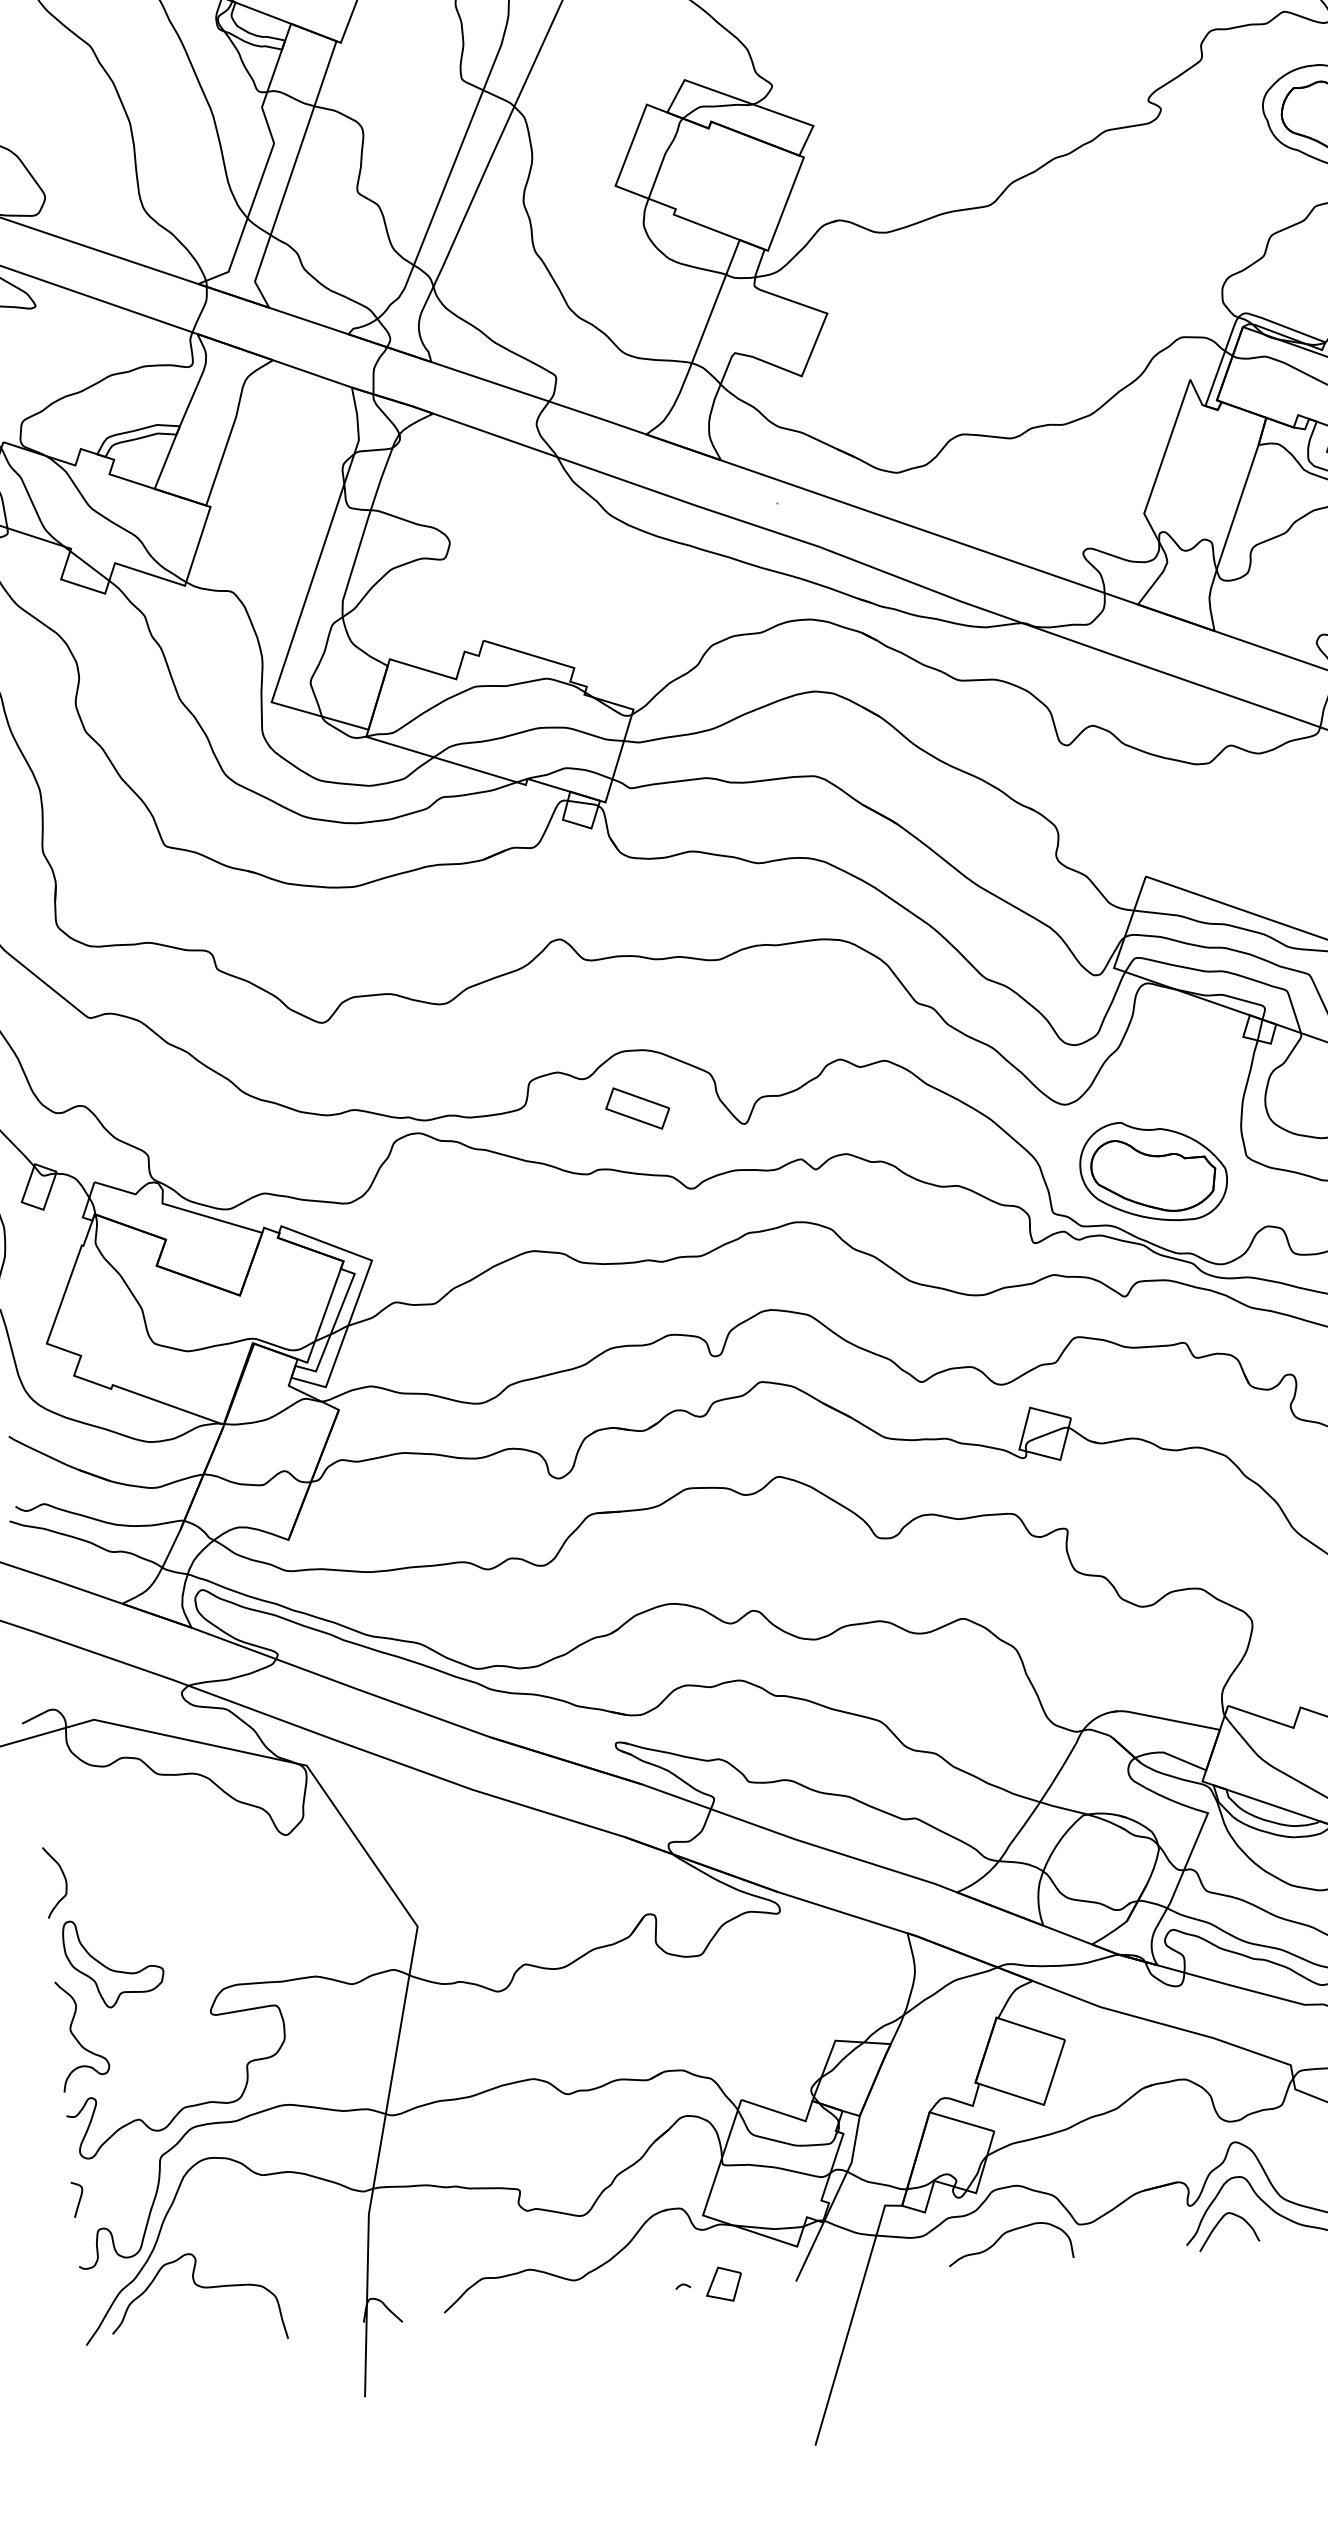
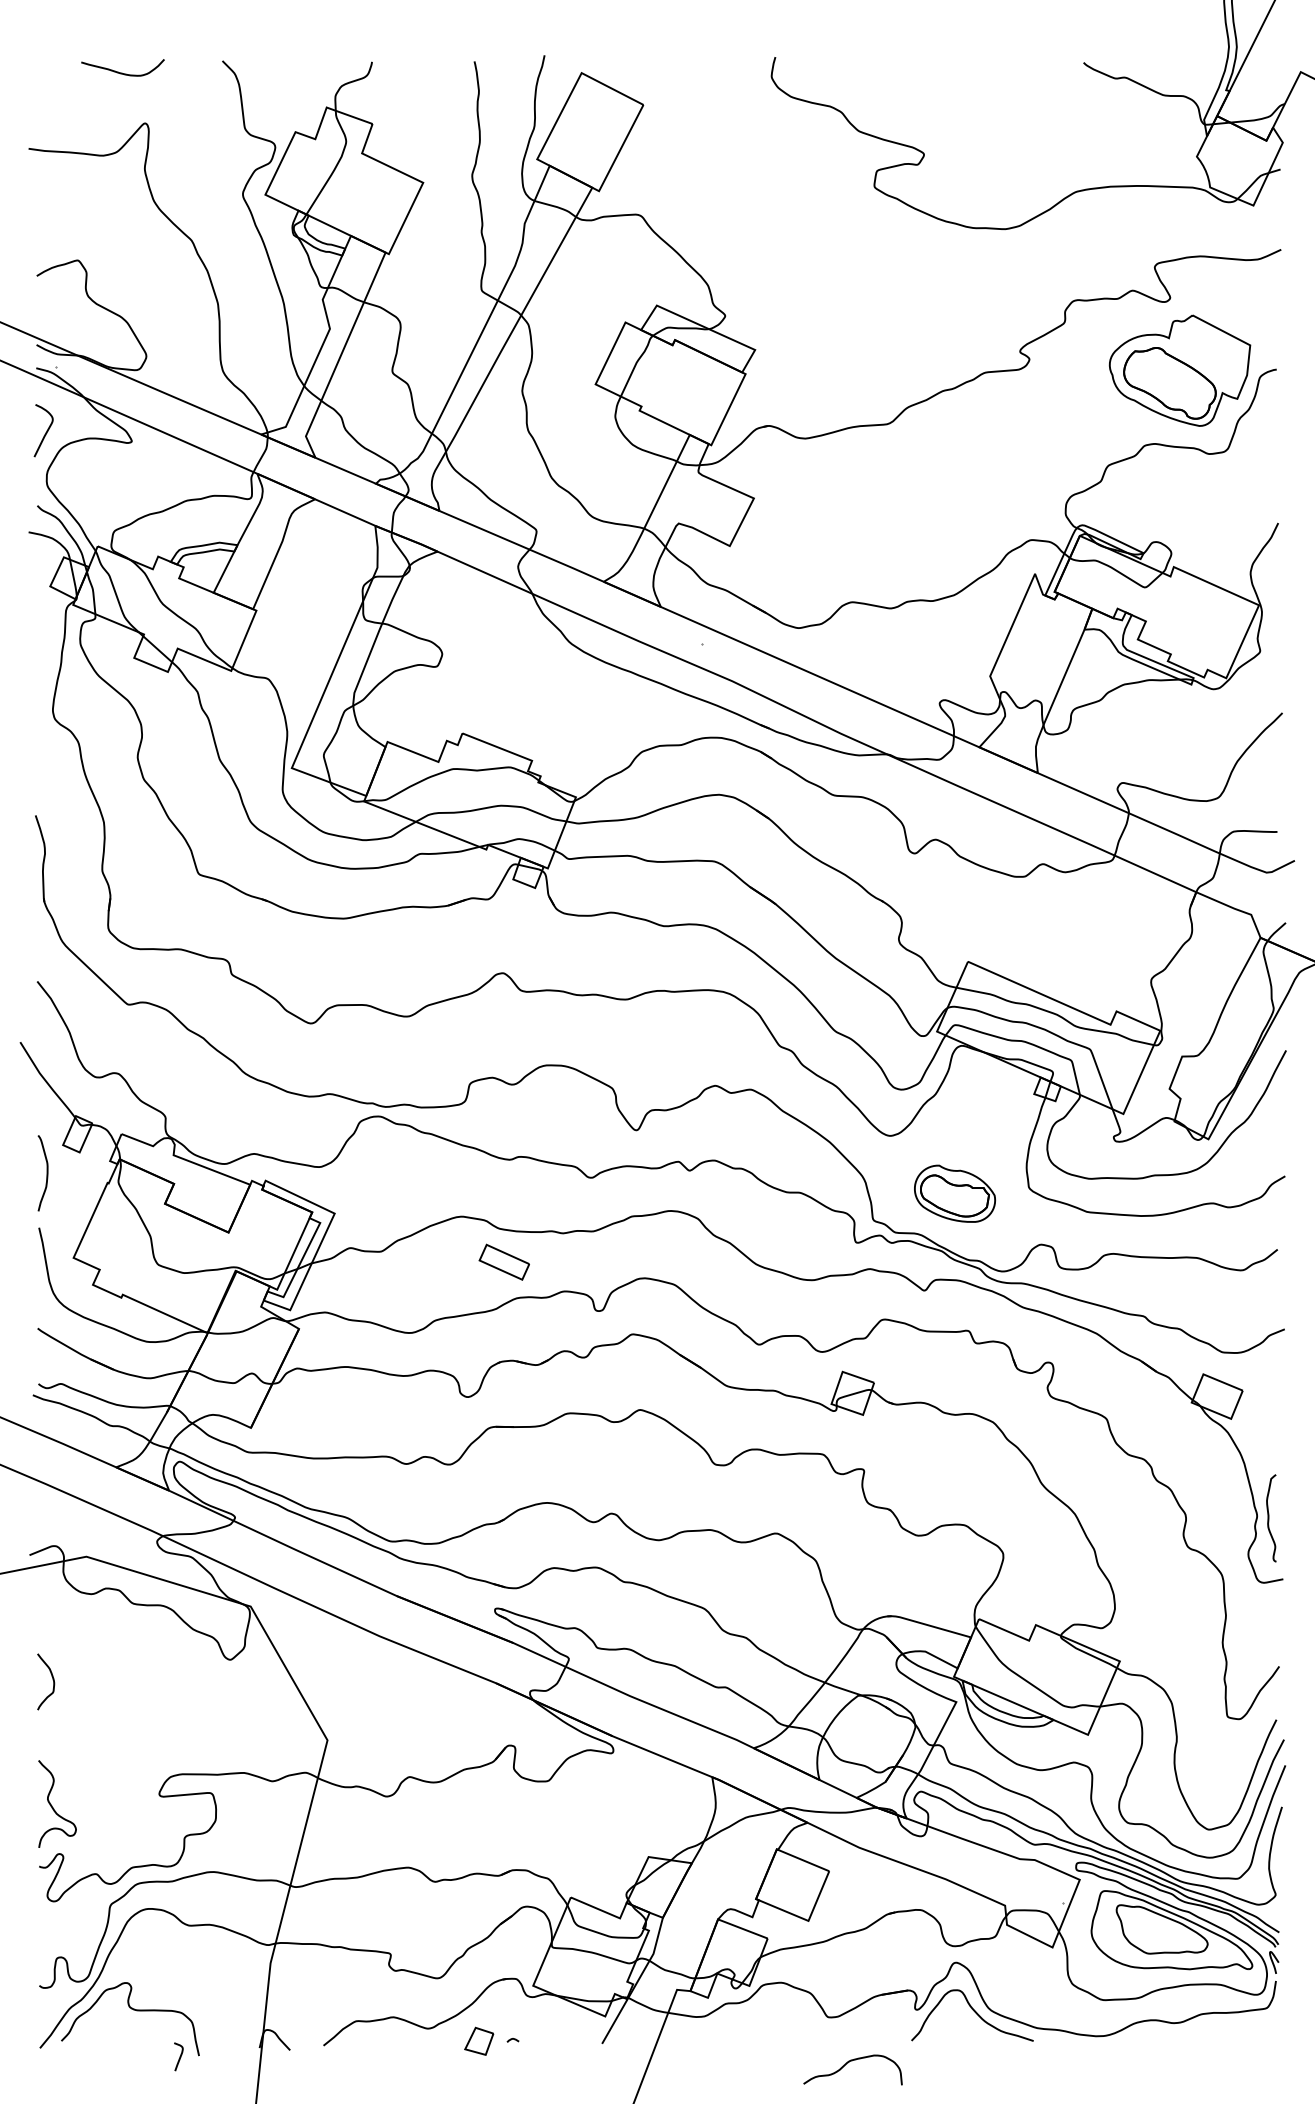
part: (636, 1107) -> (503, 1261), moved
part: (1152, 1170) -> (954, 1193), size x0.7
part: (114, 1962) -> (86, 1748), removed
curve: (78, 2198) -> (179, 2056), moved
curve: (1220, 2222) -> (939, 2024), removed
curve: (1003, 2236) -> (848, 2063), moved
part: (724, 2283) -> (479, 2040), moved

